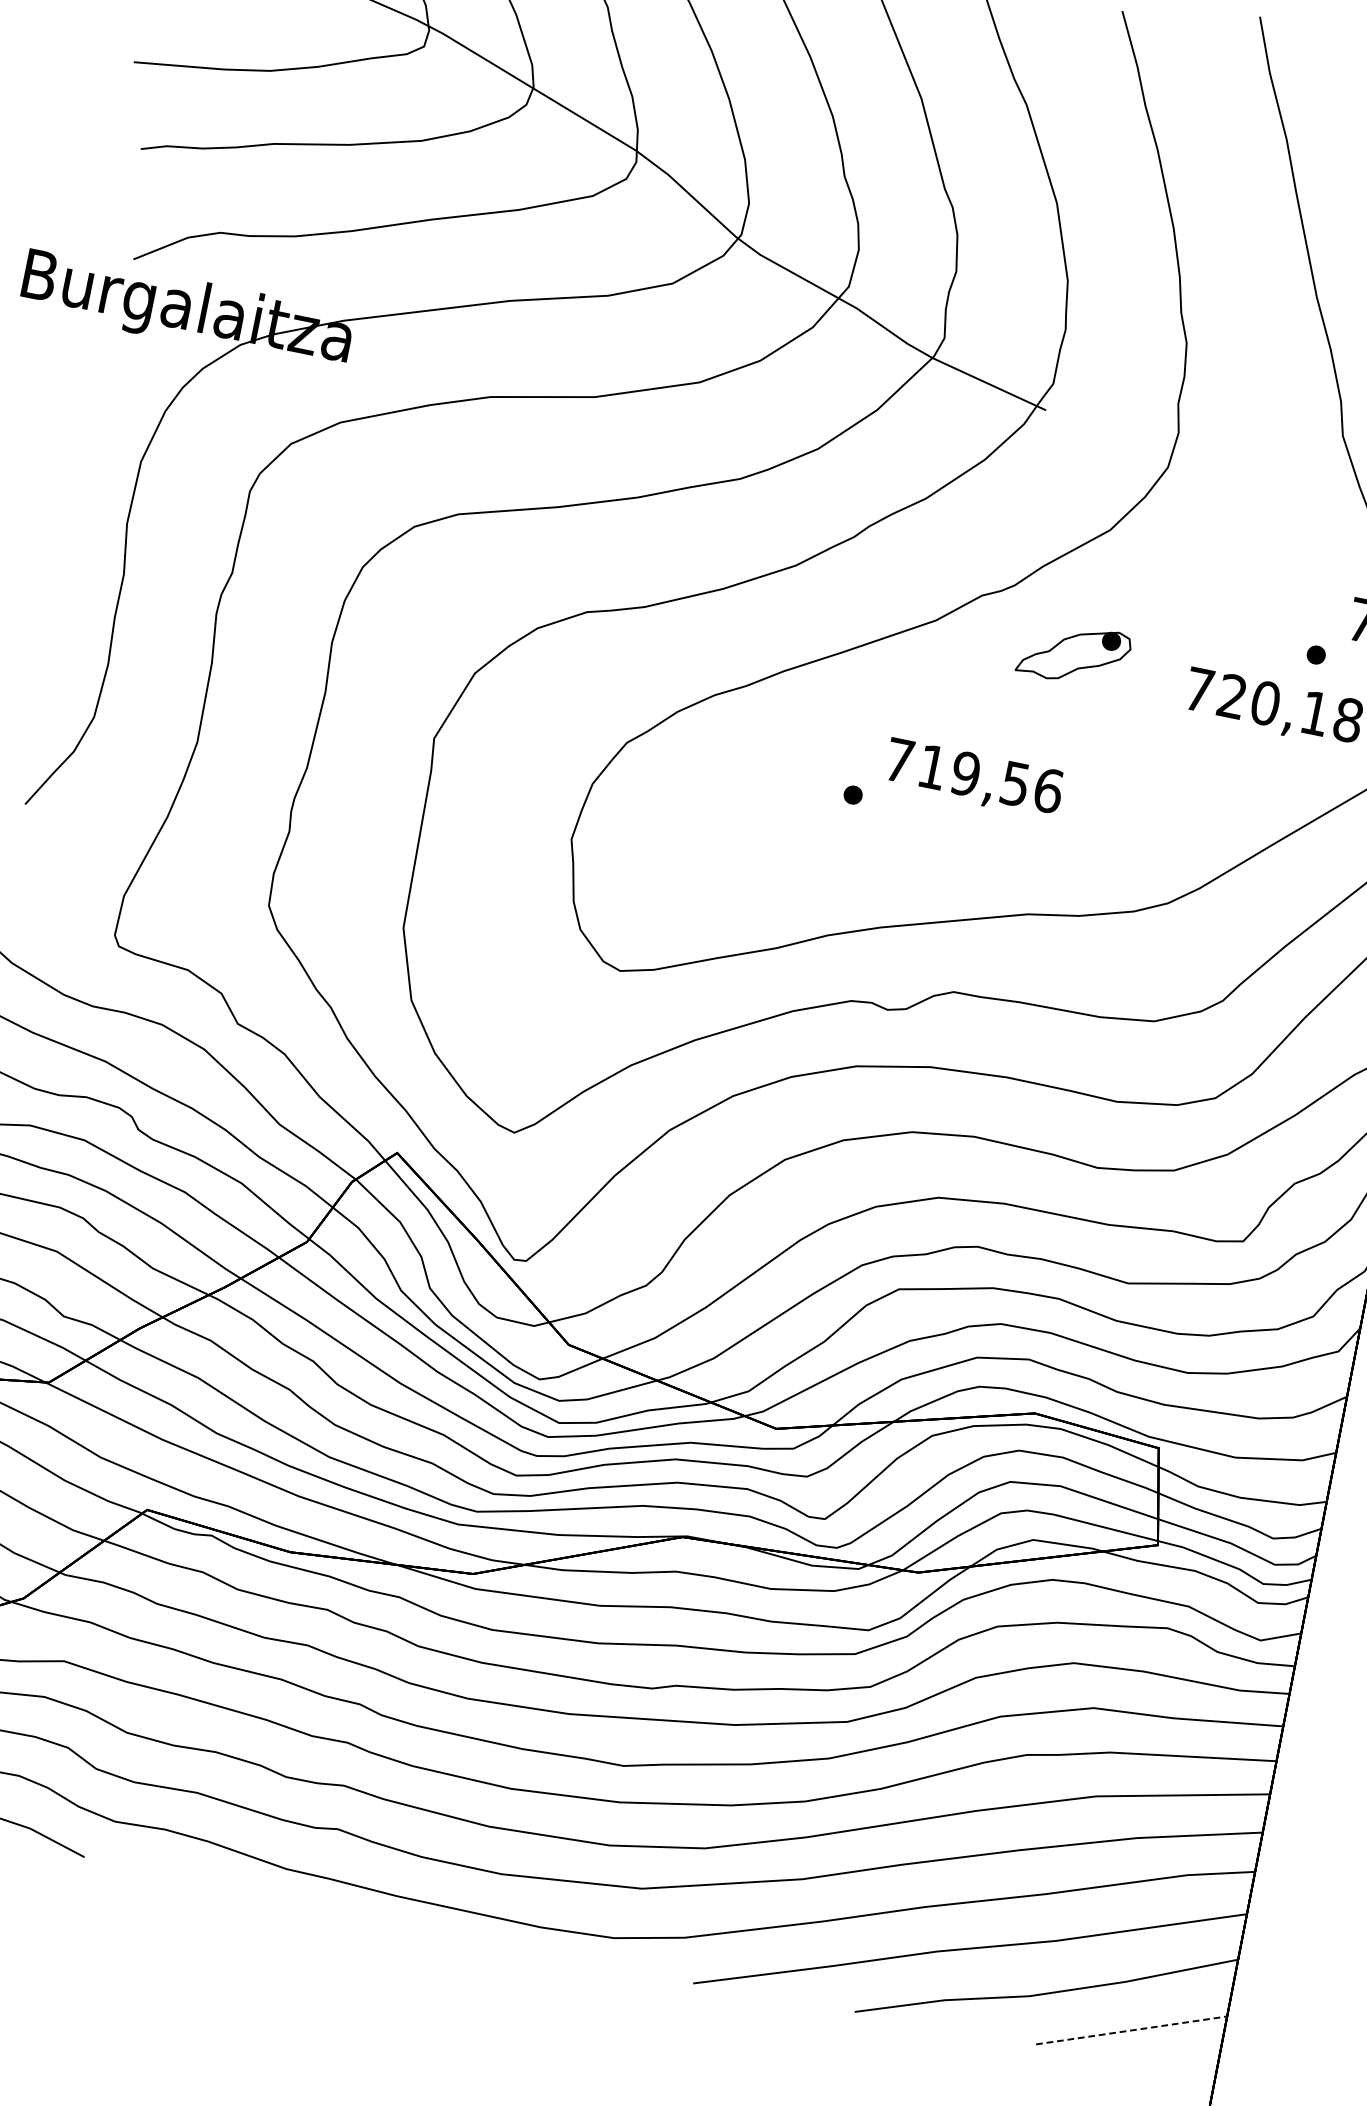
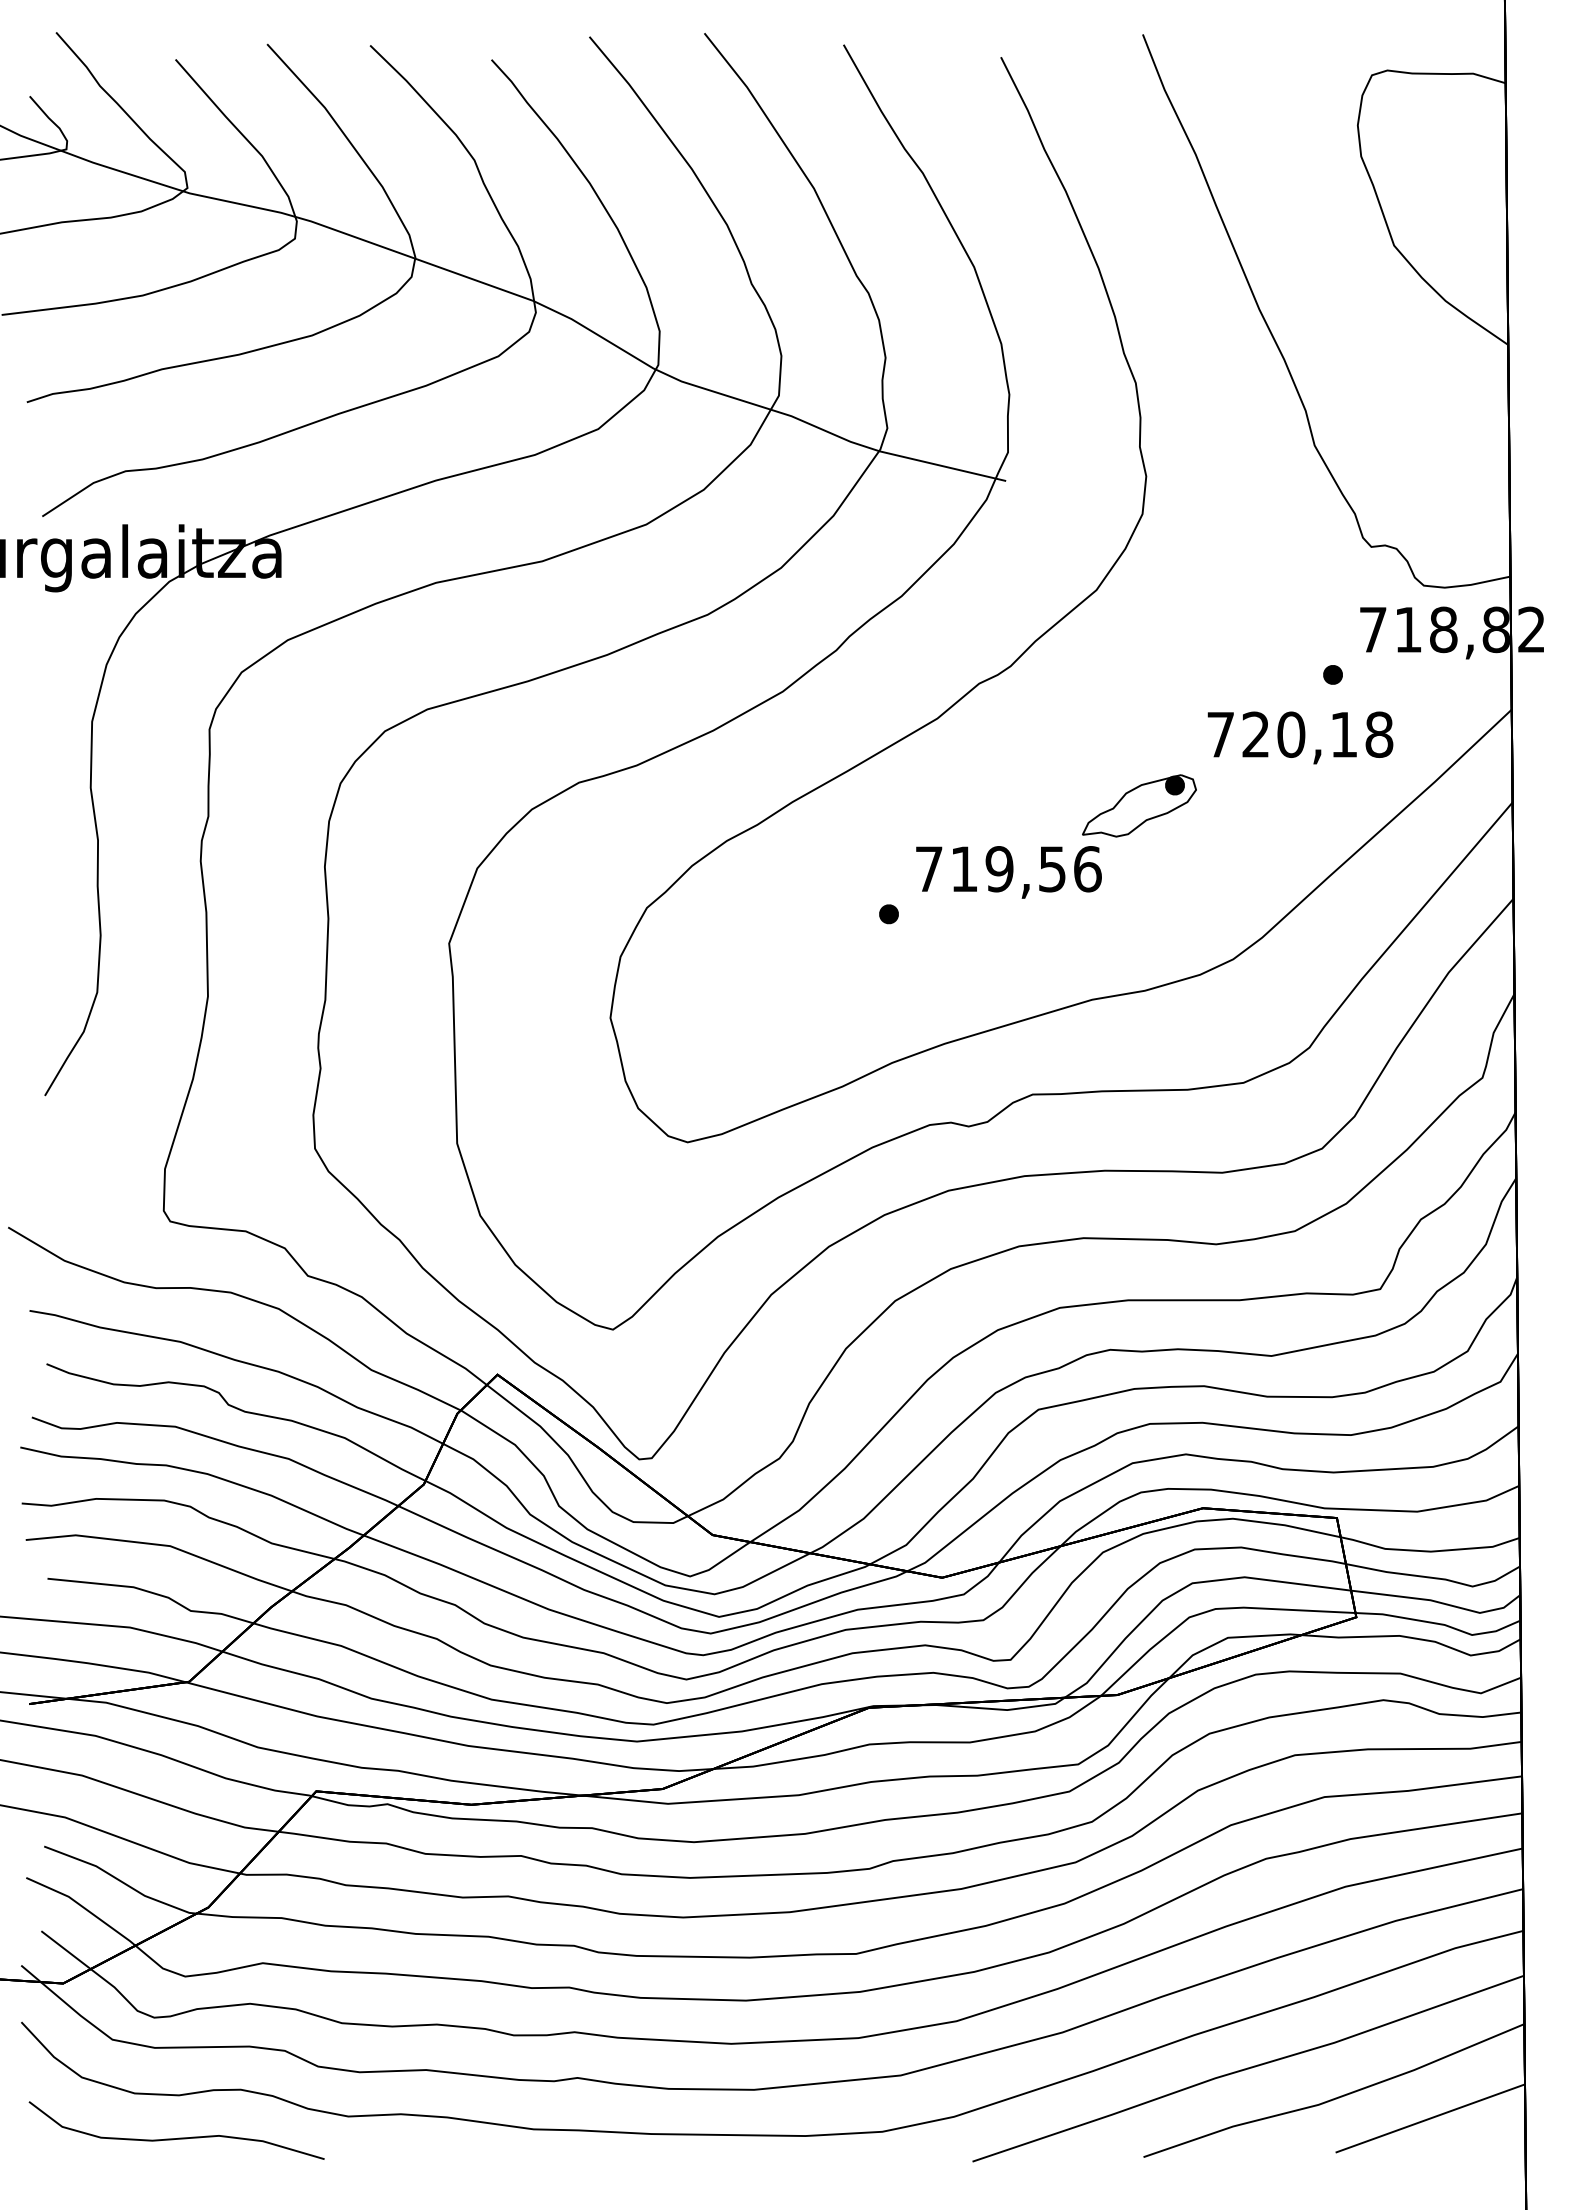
part: (1074, 653) -> (1139, 805), moved
line: (1131, 2030) -> (1430, 2118), dashed -> solid

